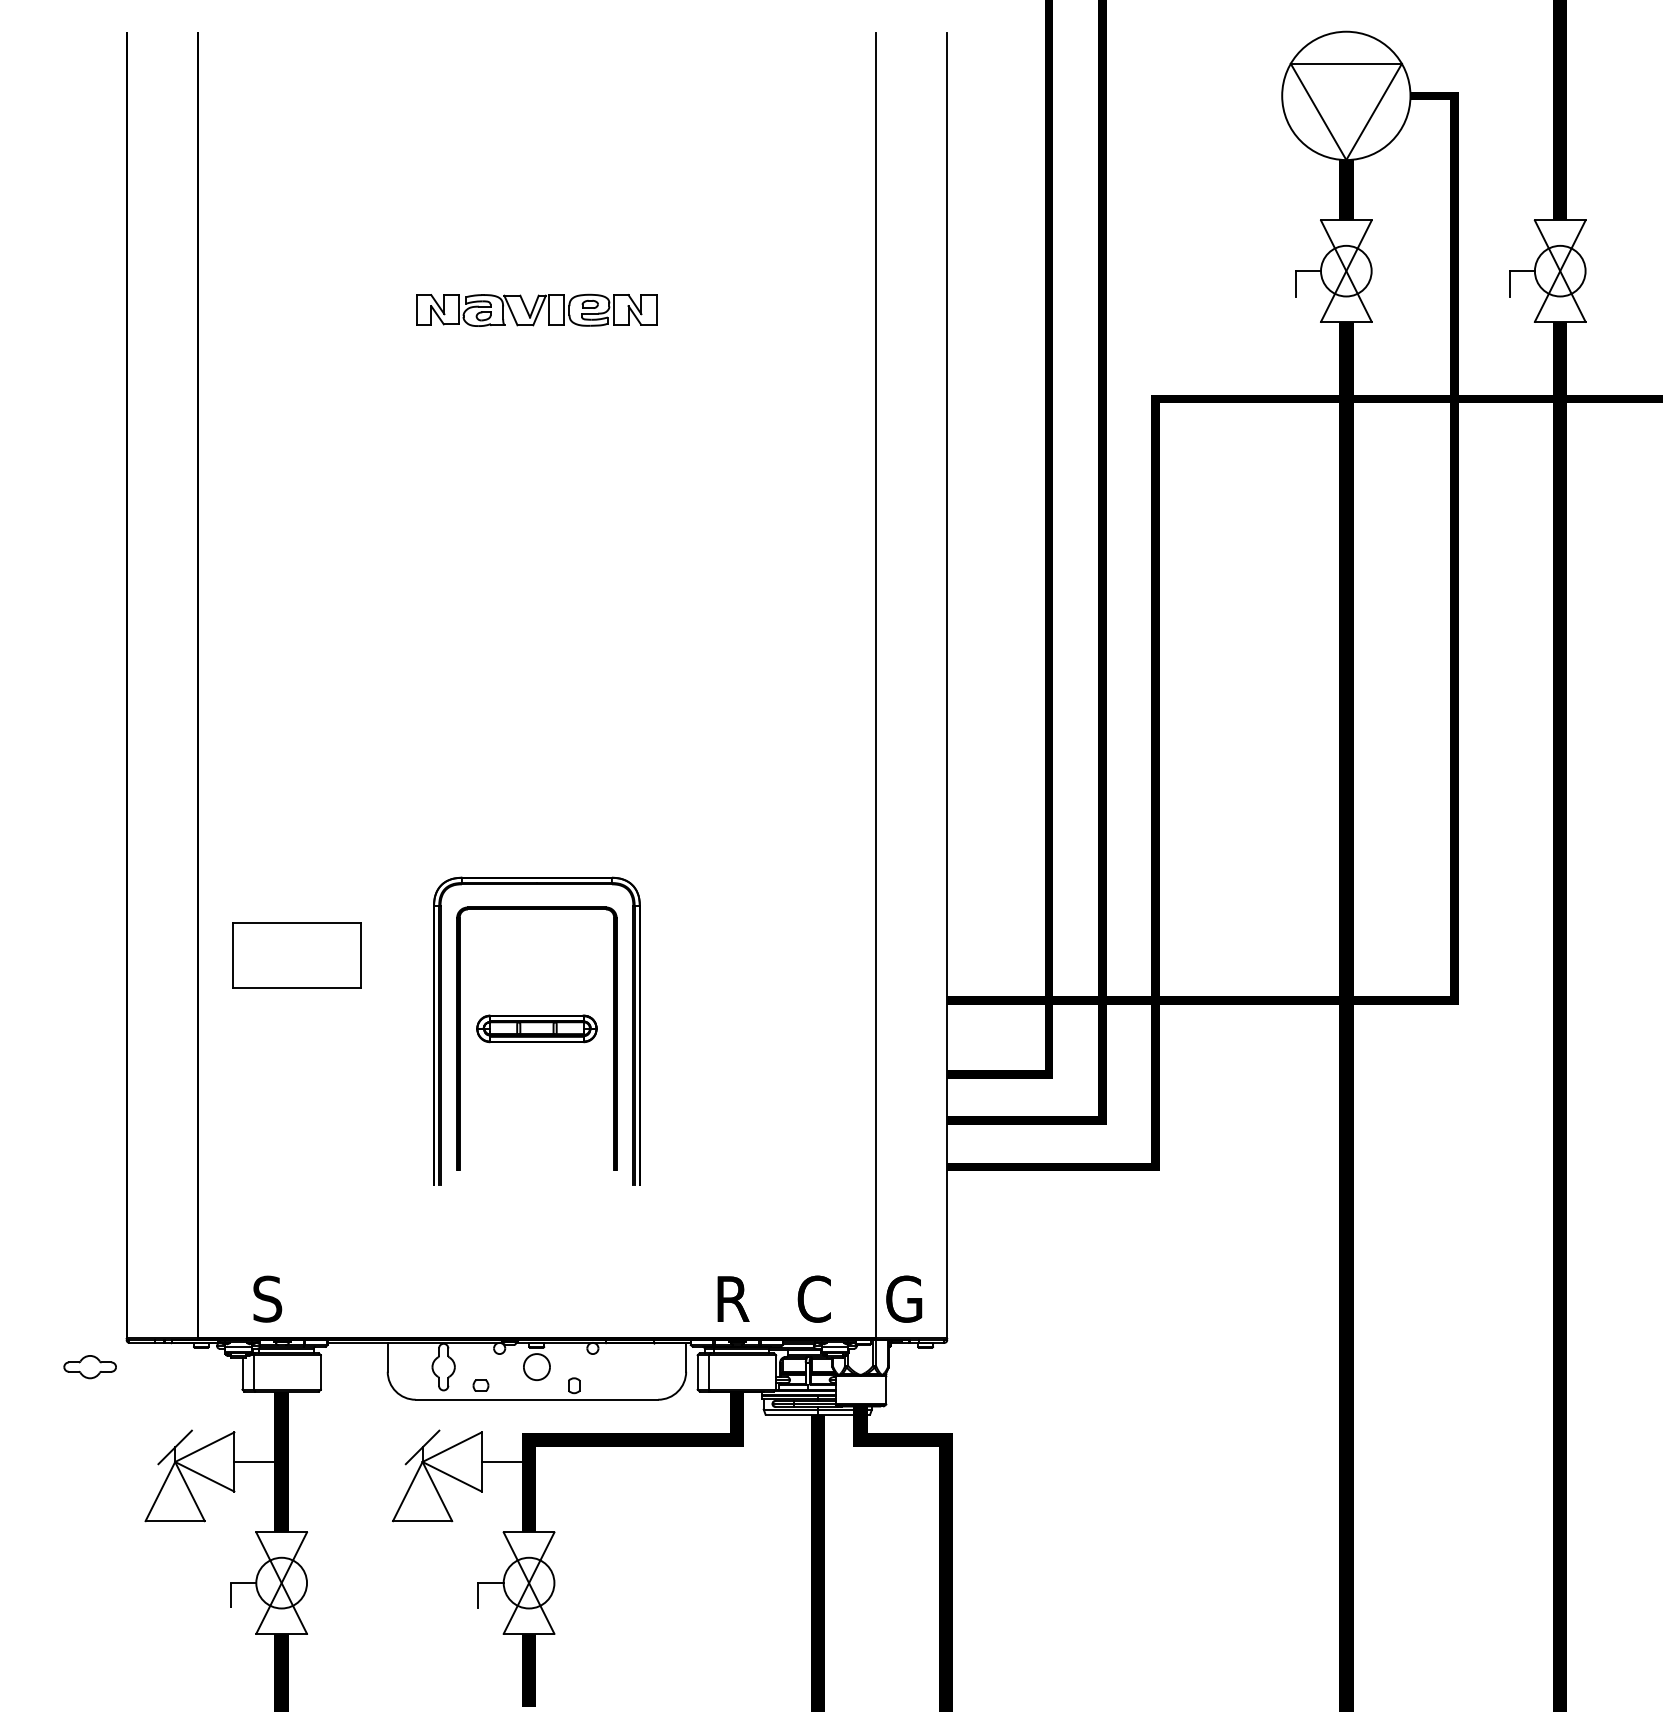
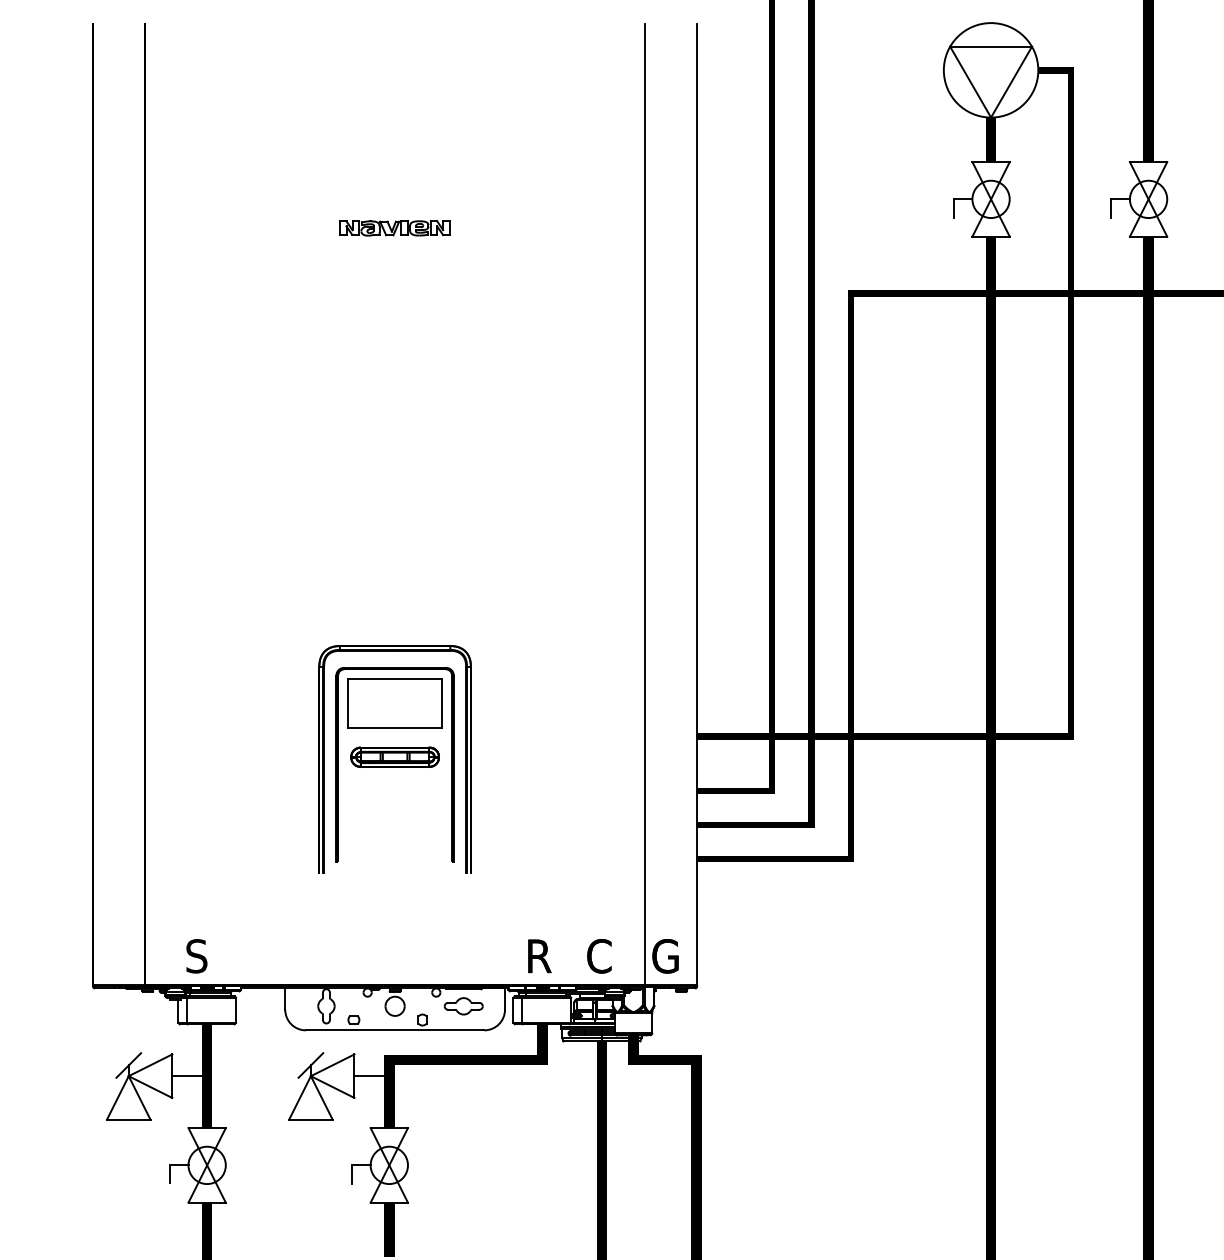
part: (536, 310) -> (394, 228), size x0.62
part: (296, 955) -> (394, 703), moved
part: (89, 1367) -> (463, 1006), moved

